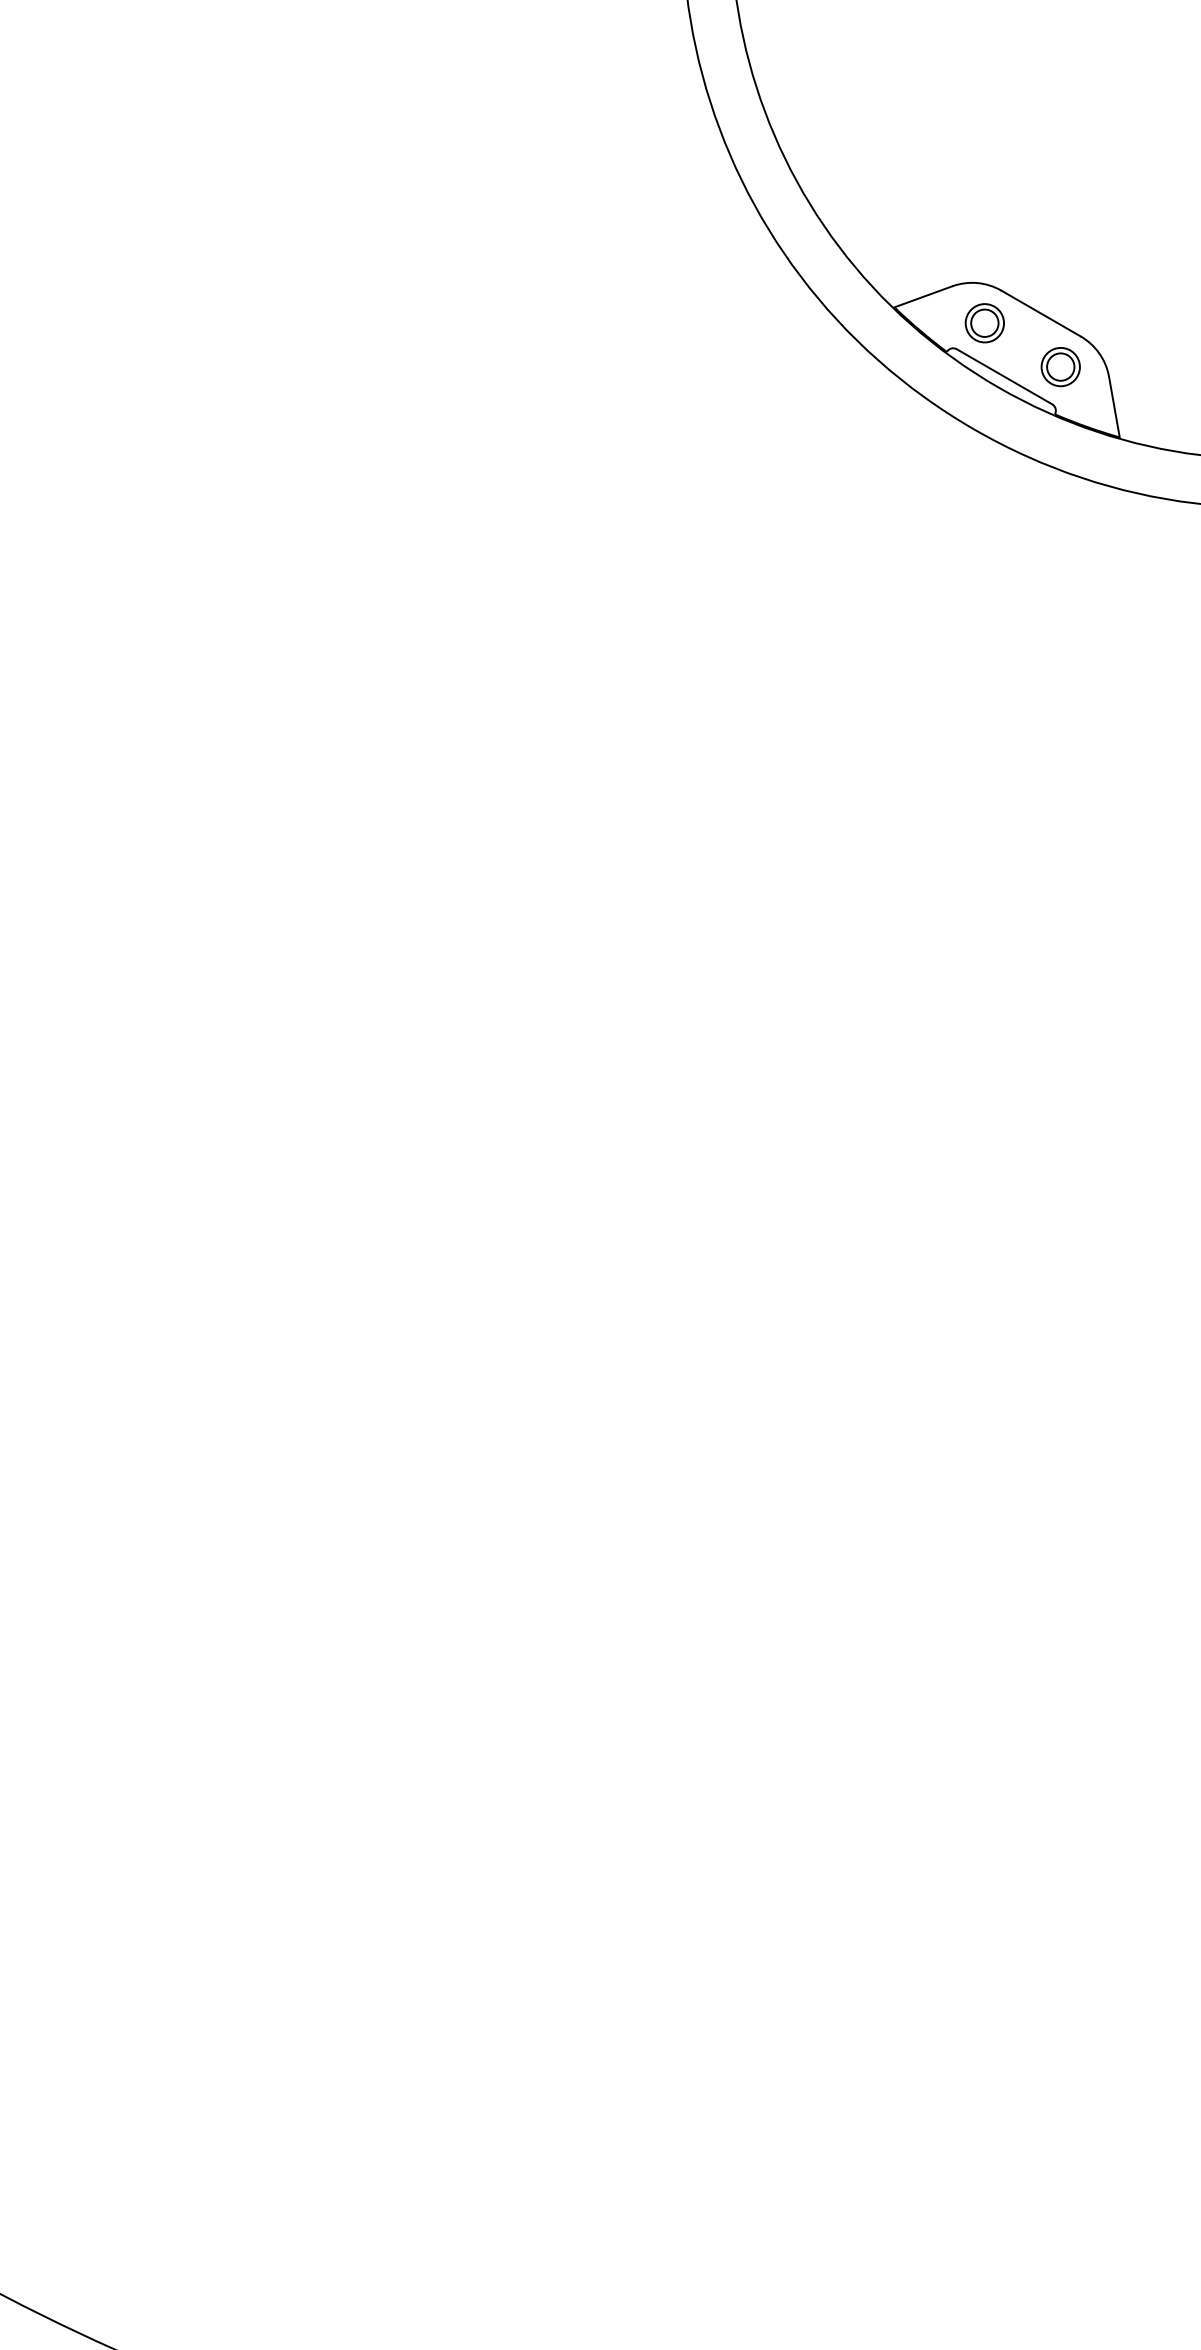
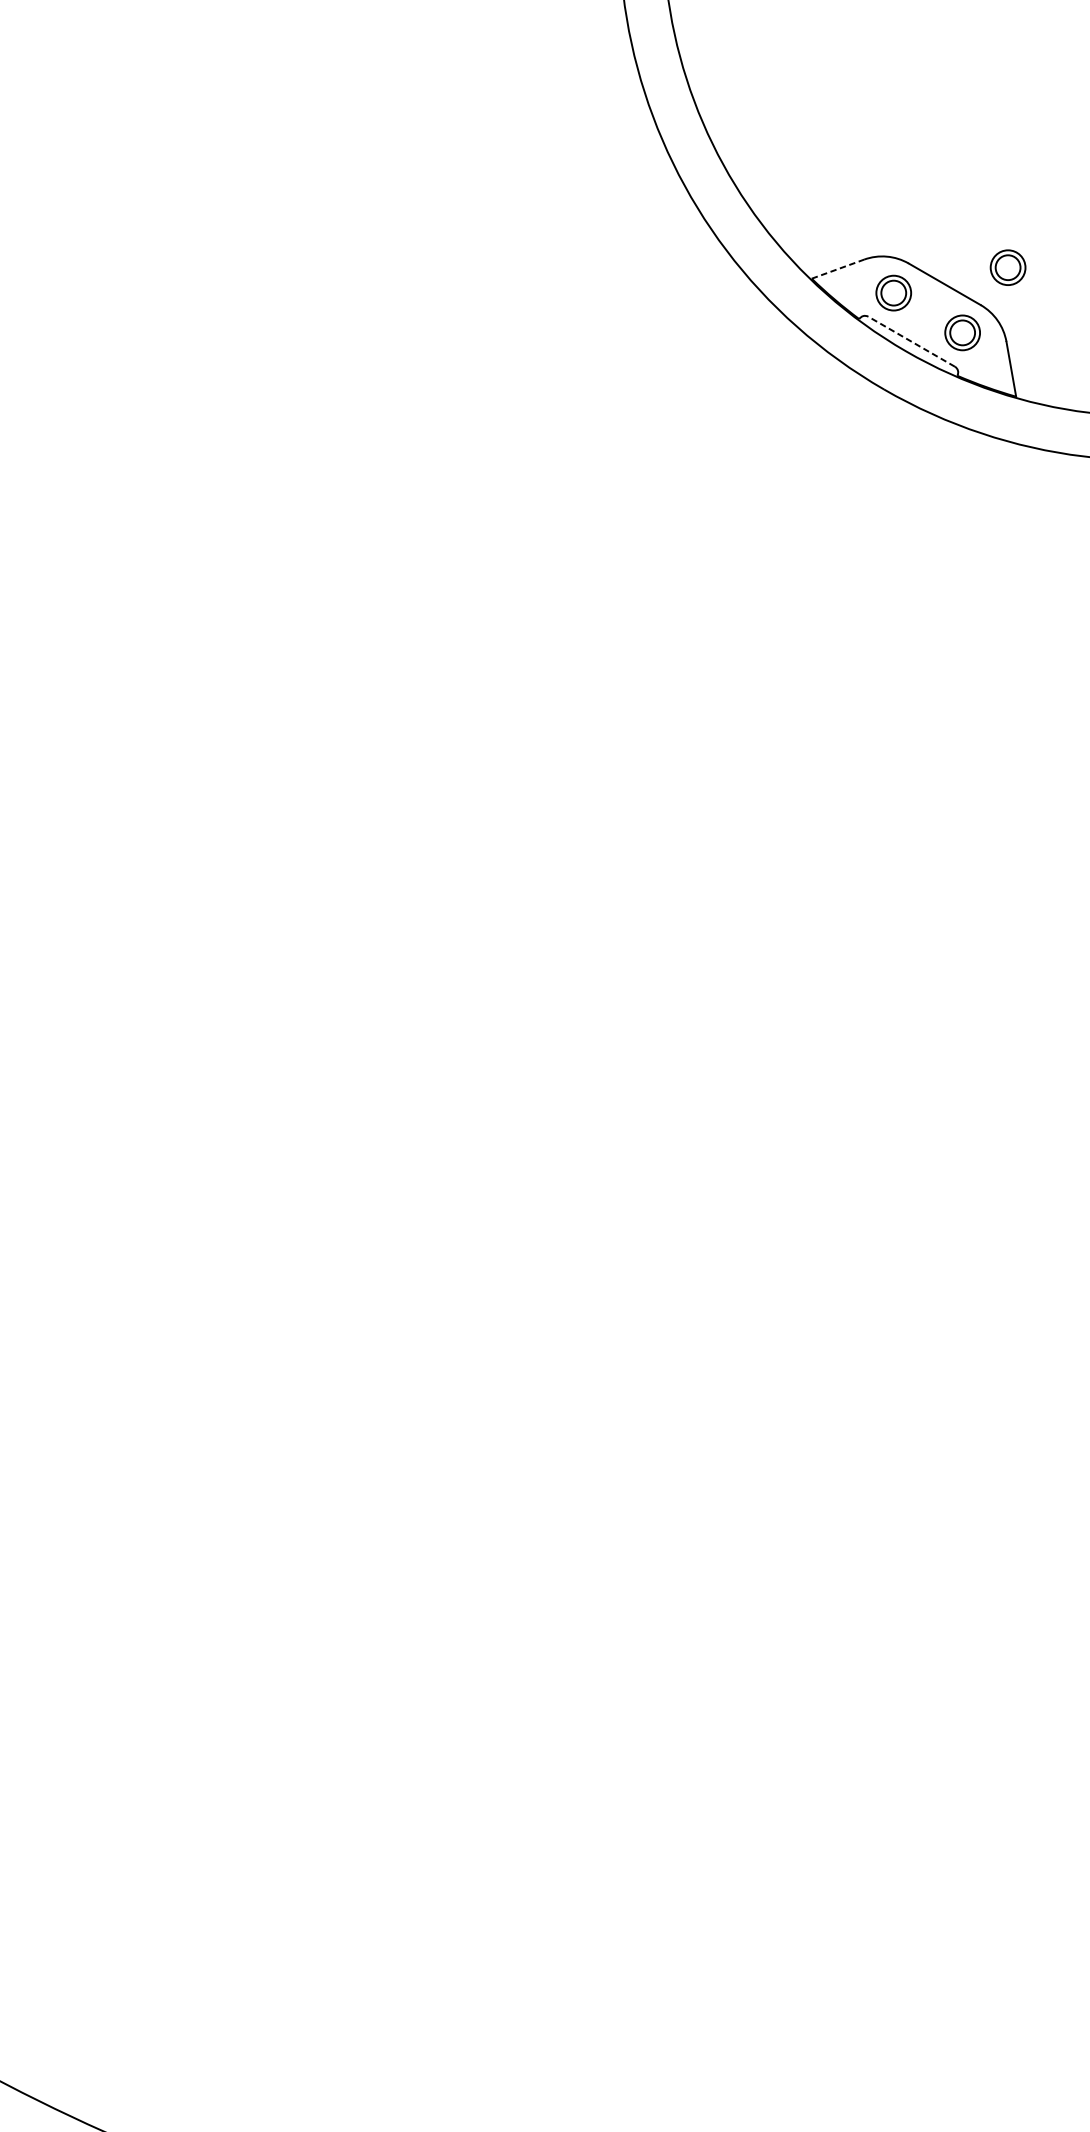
part: (1110, 295) -> (1007, 267), added
line: (923, 296) -> (838, 268), solid -> dashed
line: (1004, 376) -> (911, 341), solid -> dashed

